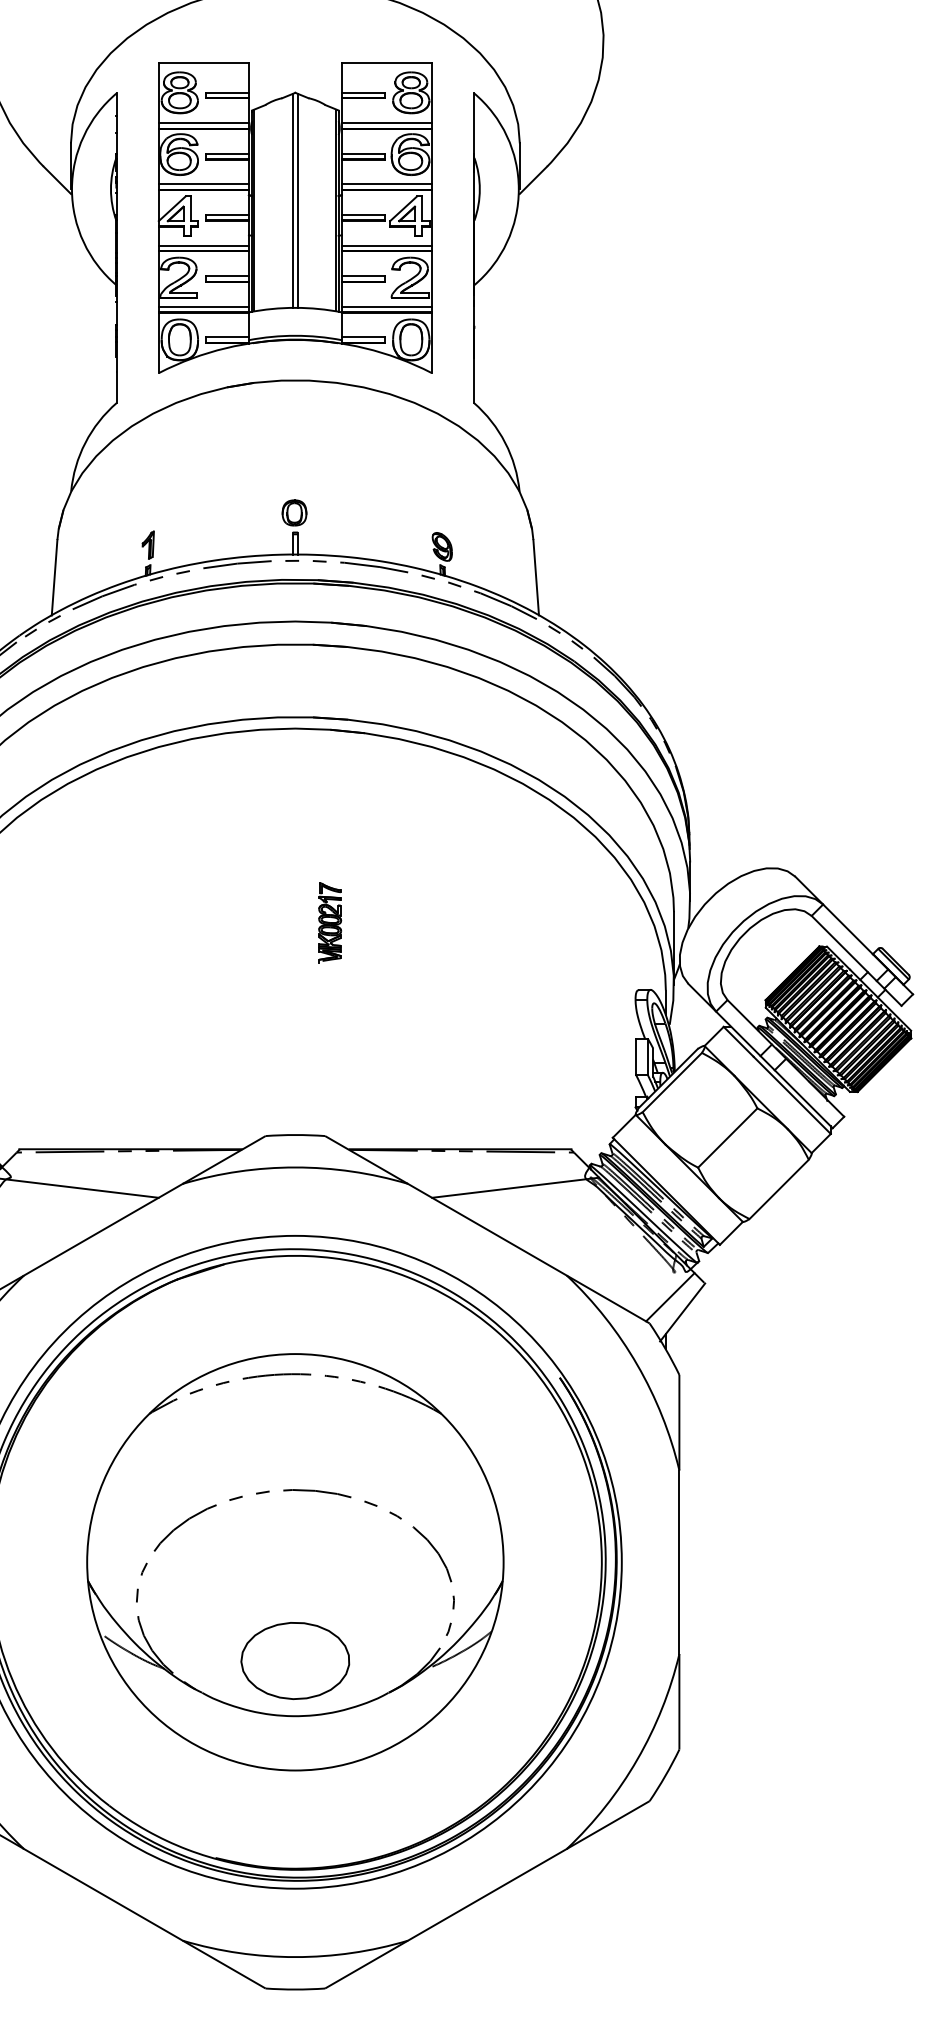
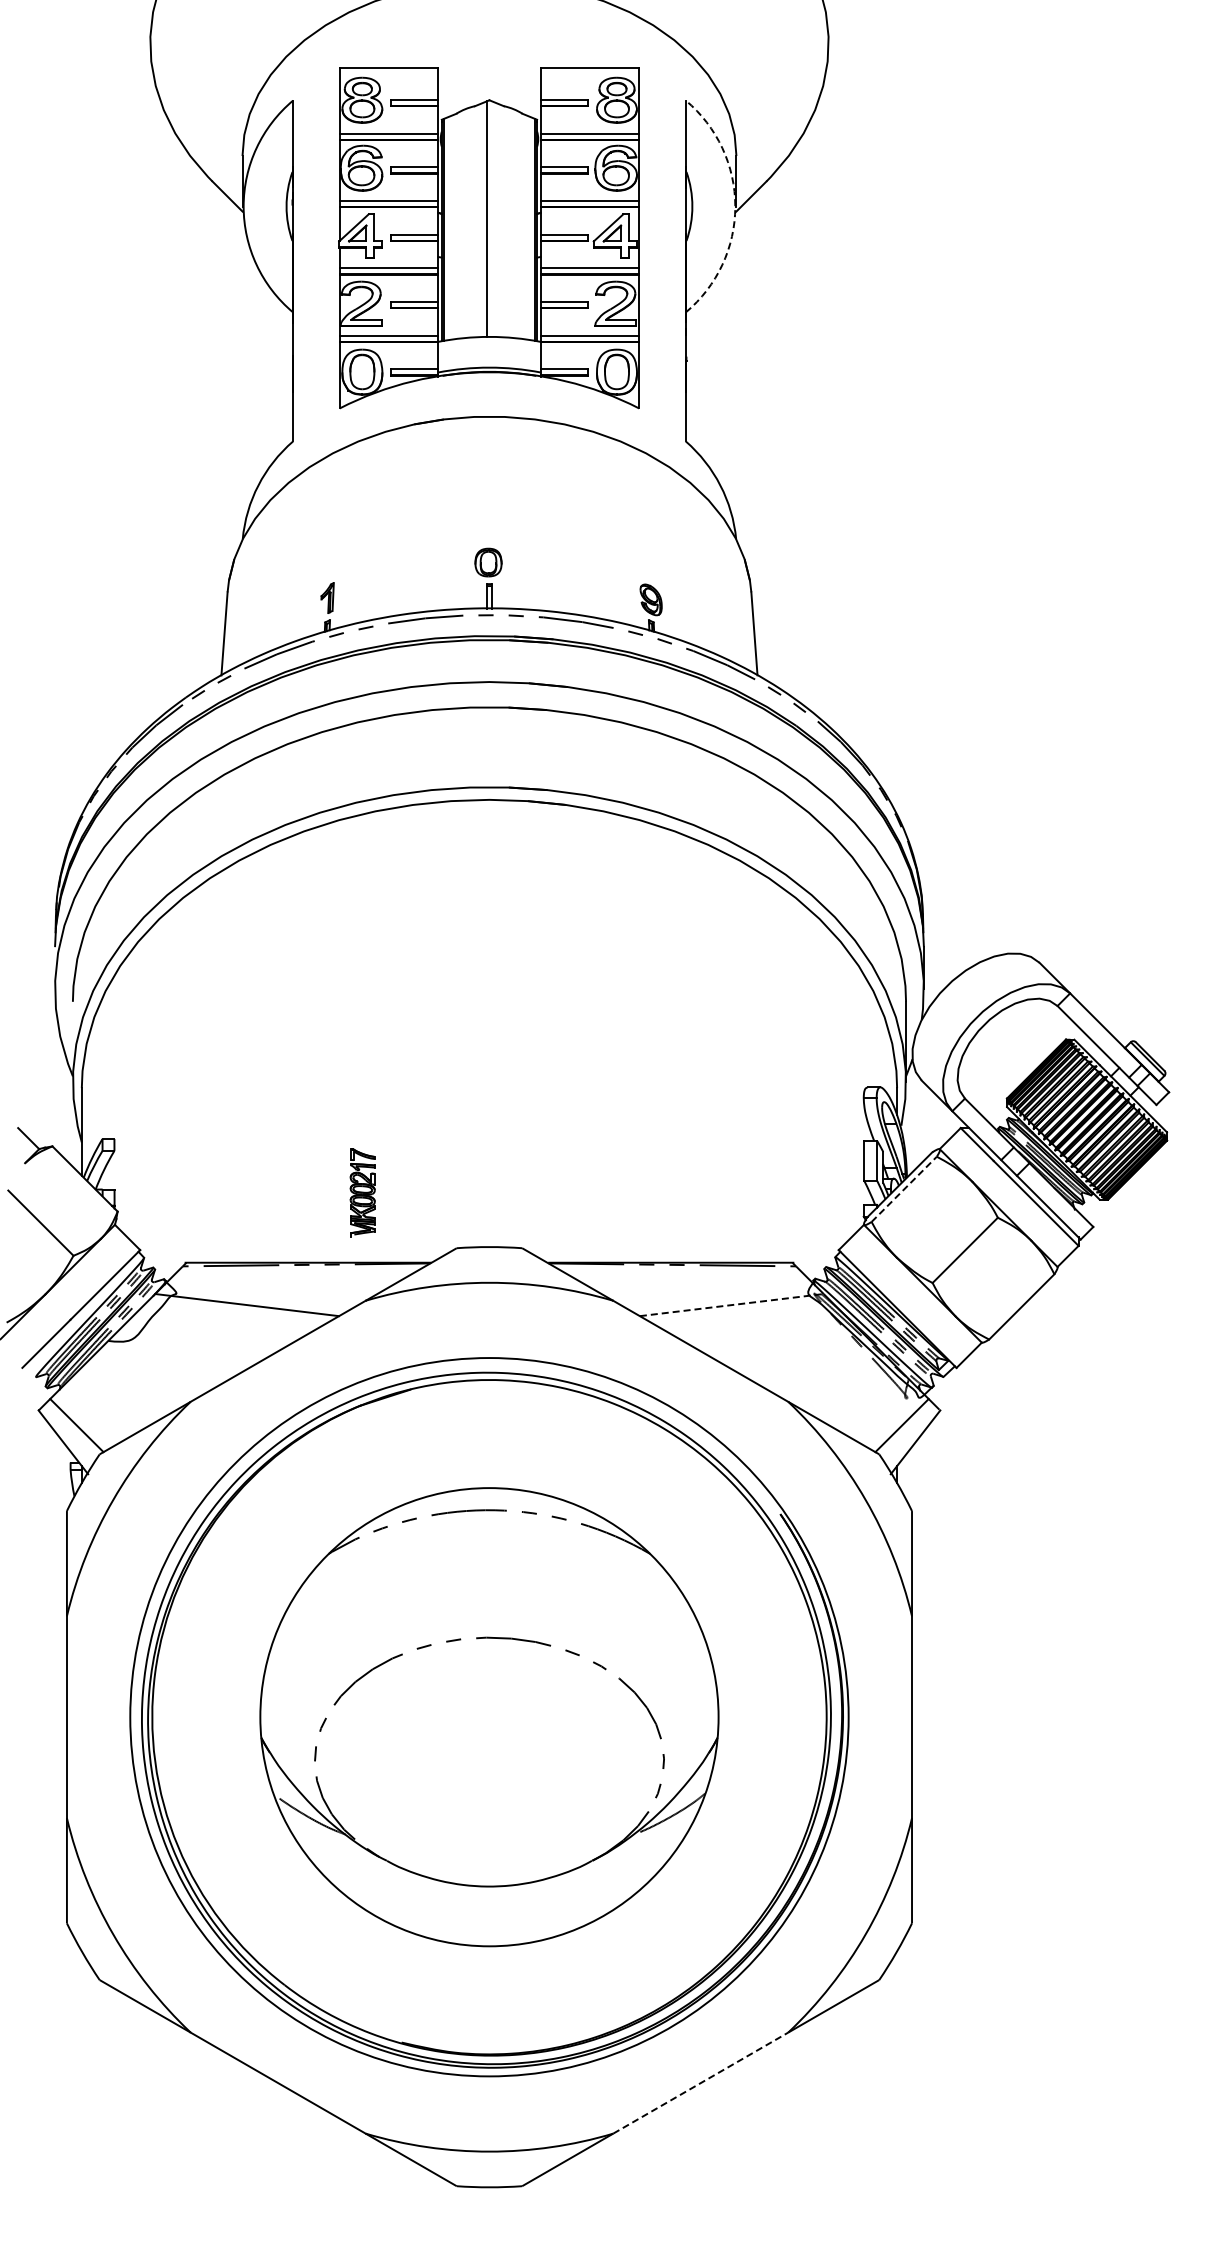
arc: (518, 189) -> (735, 206), solid -> dashed
line: (298, 200) -> (492, 218), removed
part: (329, 922) -> (362, 1192), moved
line: (672, 1082) -> (904, 1189), solid -> dashed
line: (515, 1188) -> (731, 1305), solid -> dashed
part: (295, 1660) -> (489, 1825), removed
line: (487, 1895) -> (700, 2083), solid -> dashed

